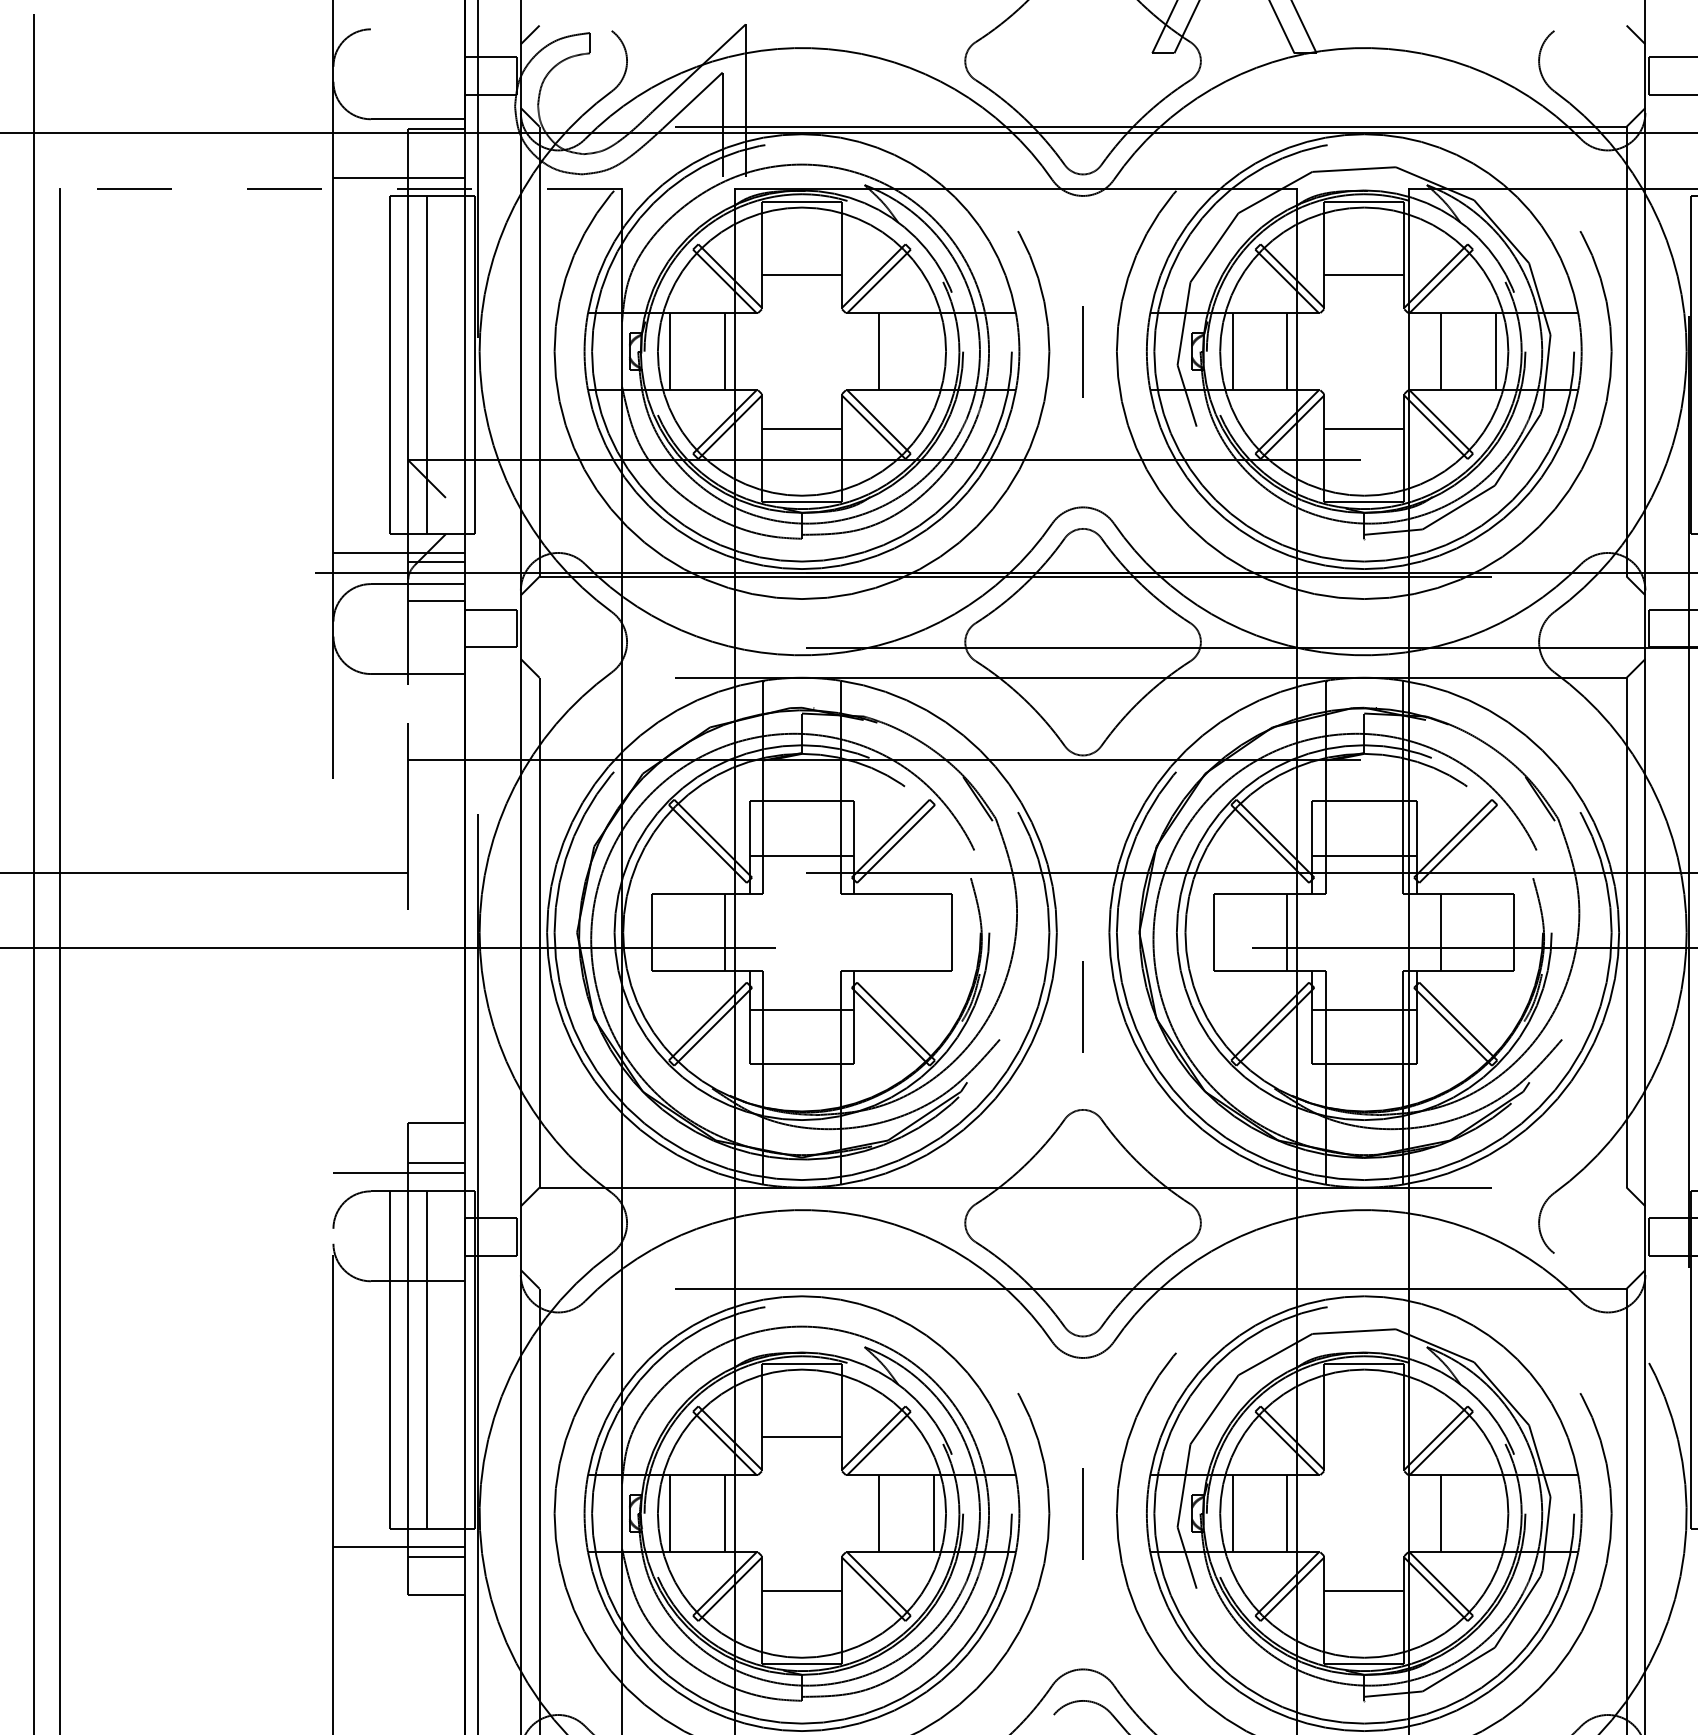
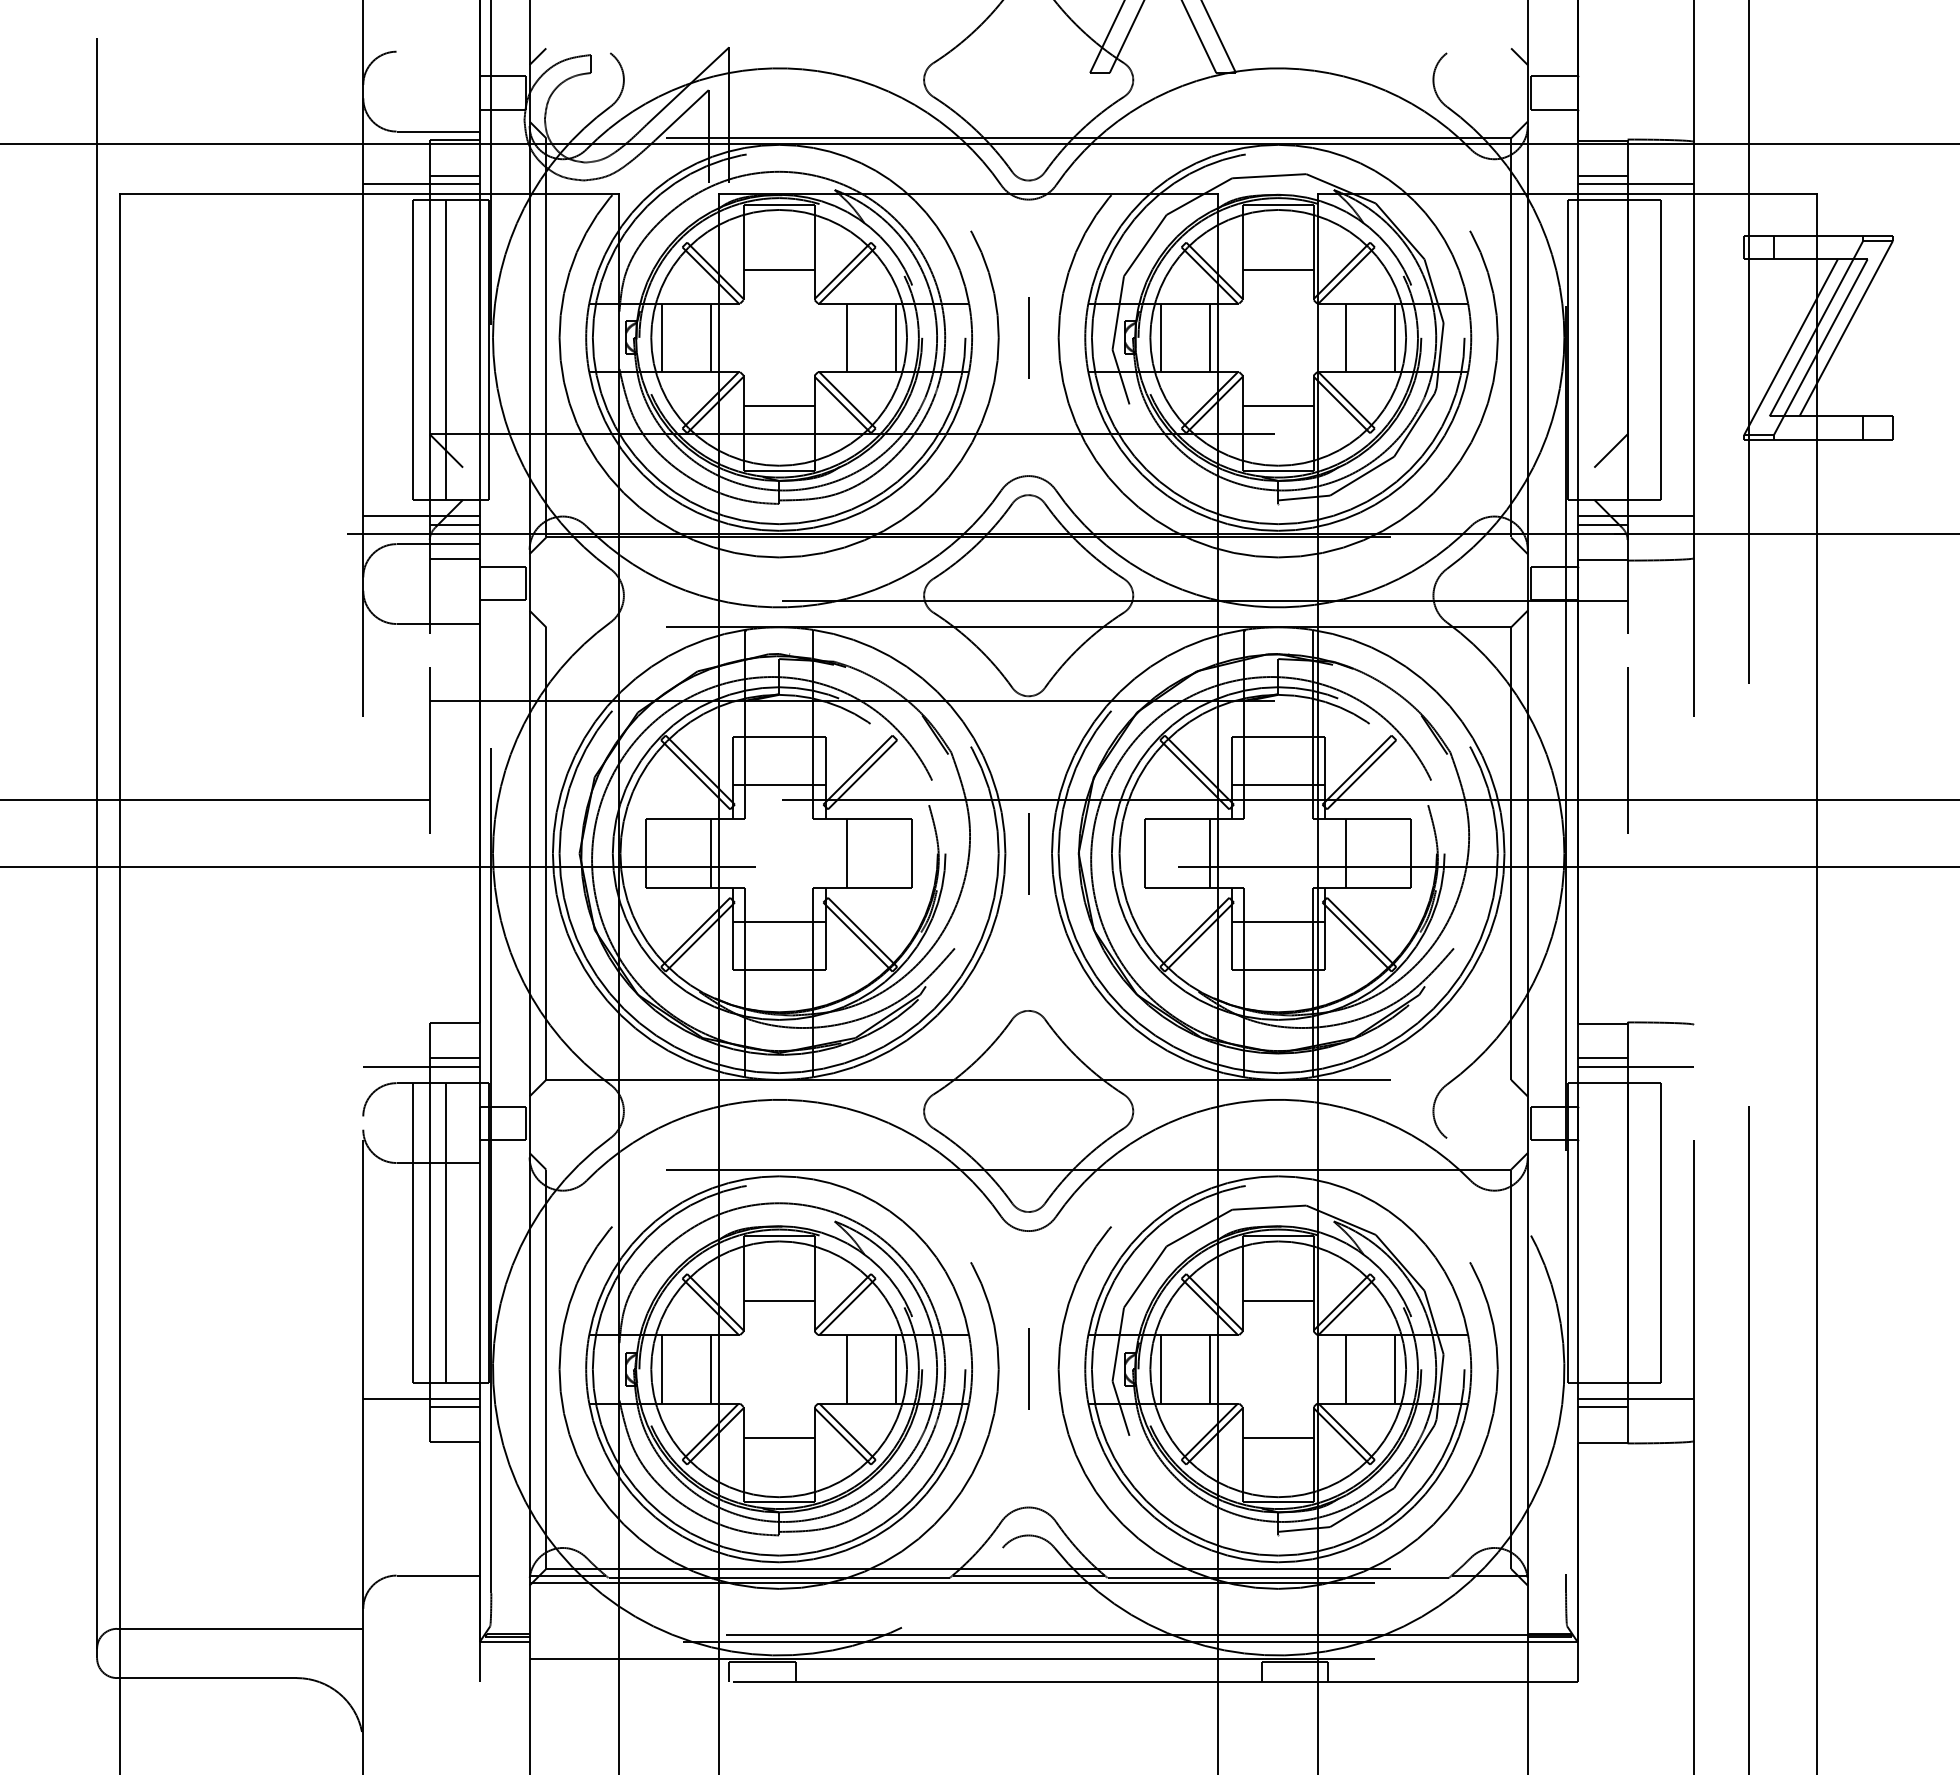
line: (436, 168) -> (454, 175), added
line: (340, 189) -> (369, 193), dashed -> solid
line: (934, 351) -> (896, 337), added
line: (878, 932) -> (847, 853), added
line: (1082, 1006) -> (1028, 853), moved
line: (1363, 1437) -> (1277, 1301), added
line: (1496, 1513) -> (1395, 1369), added

